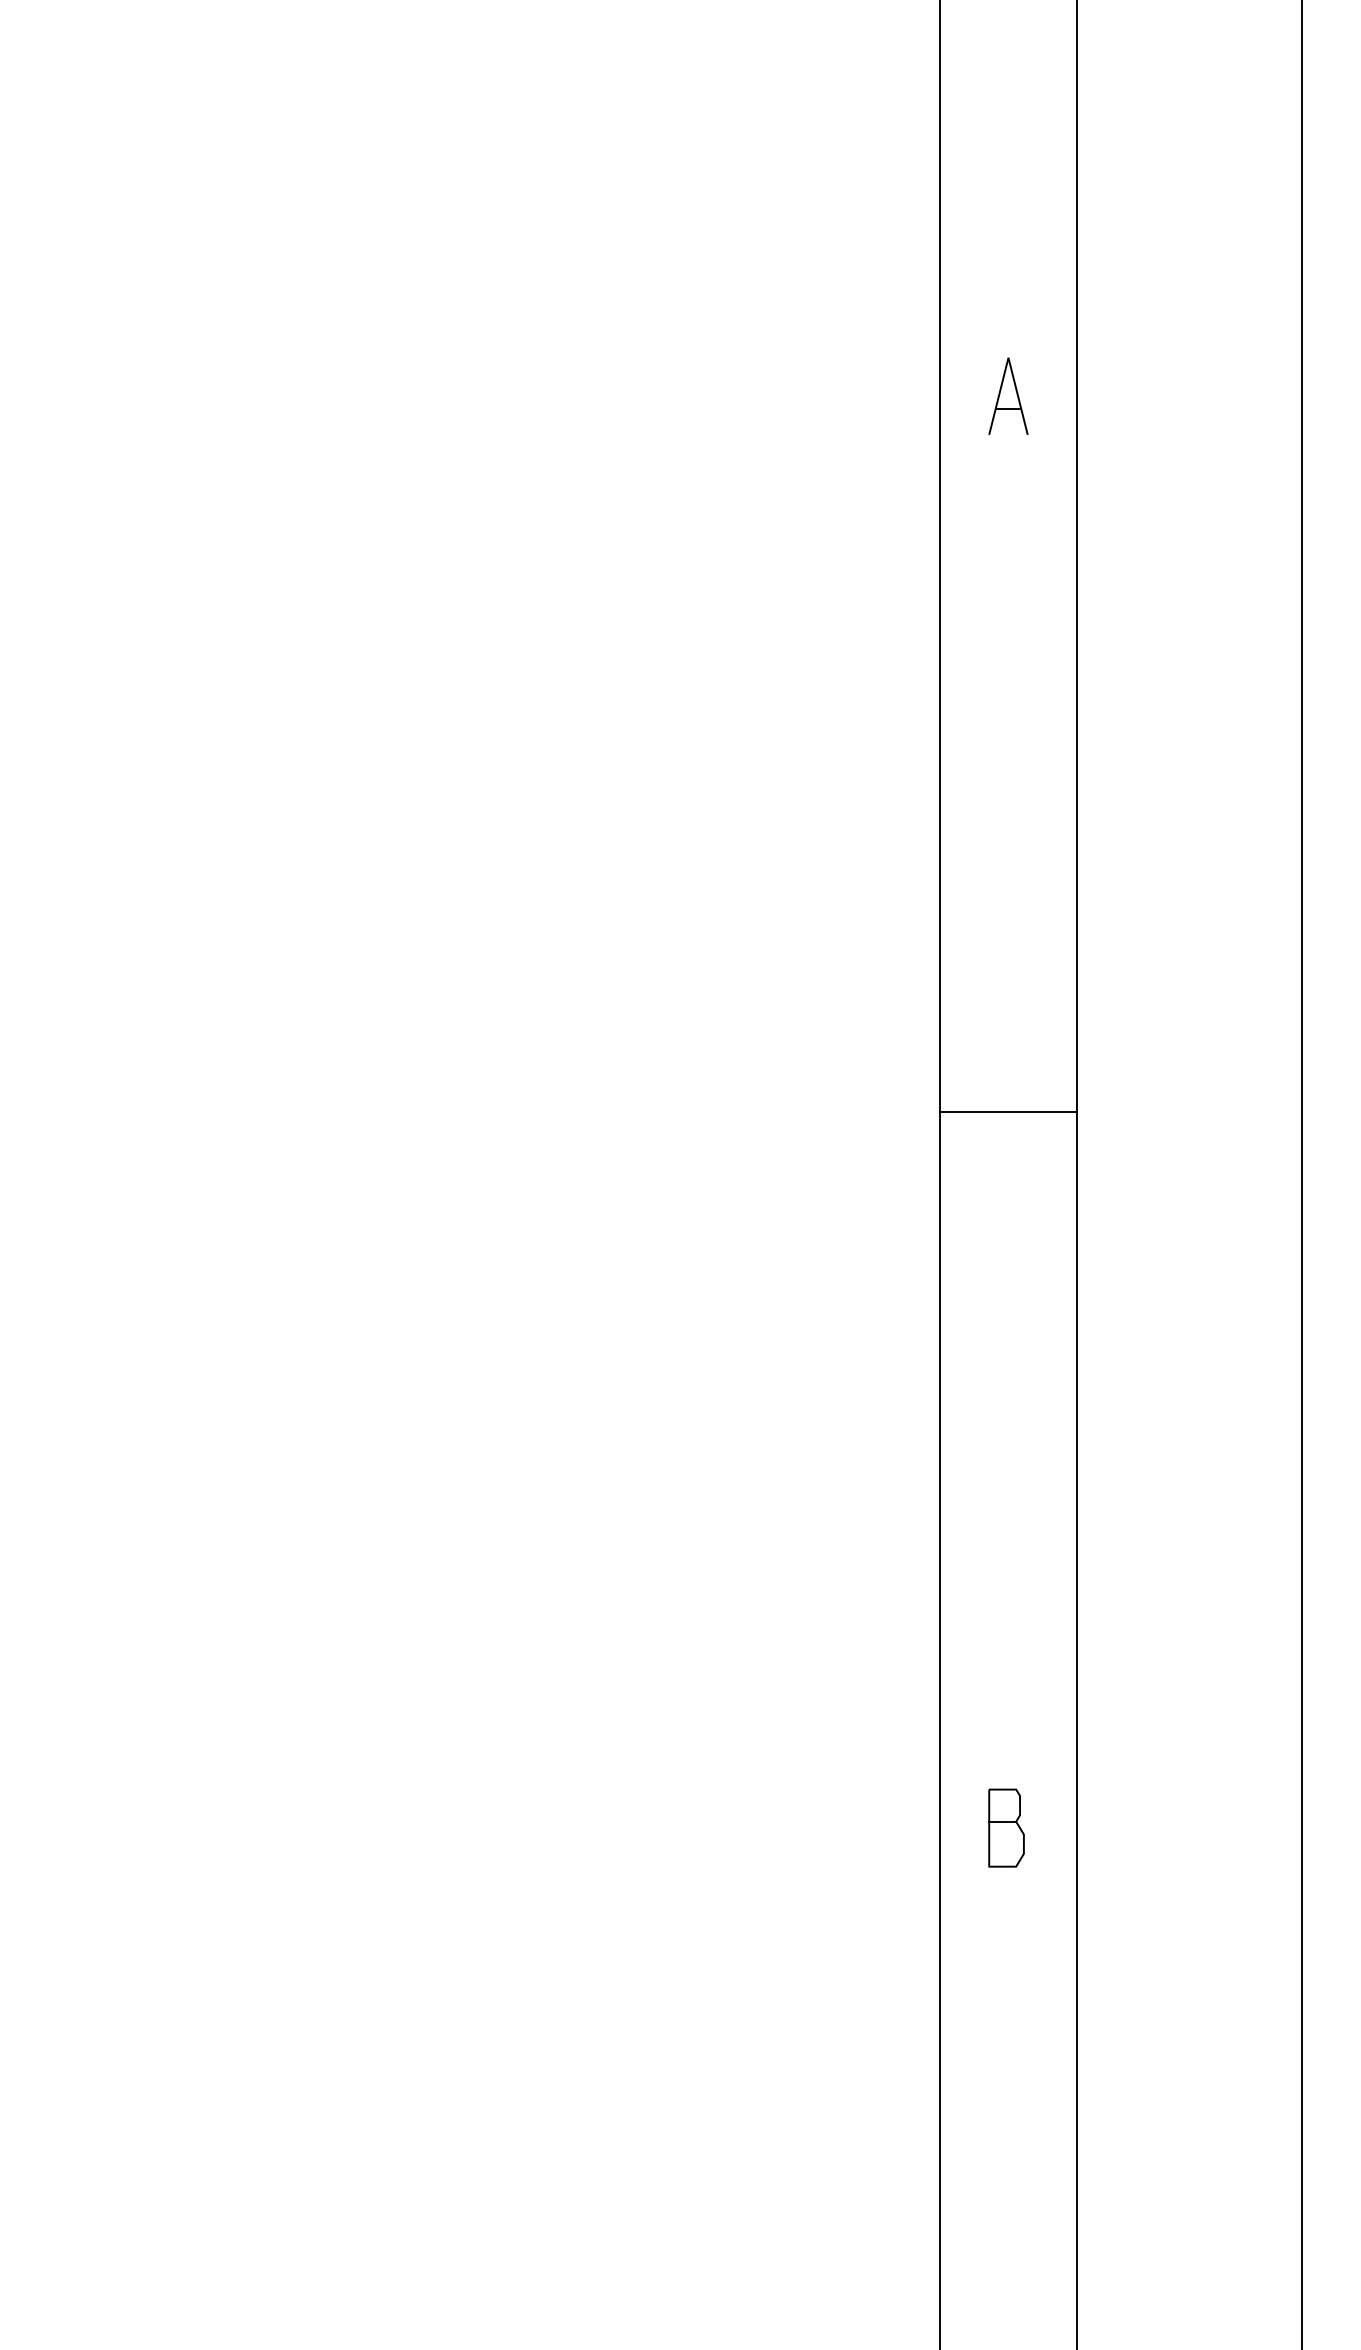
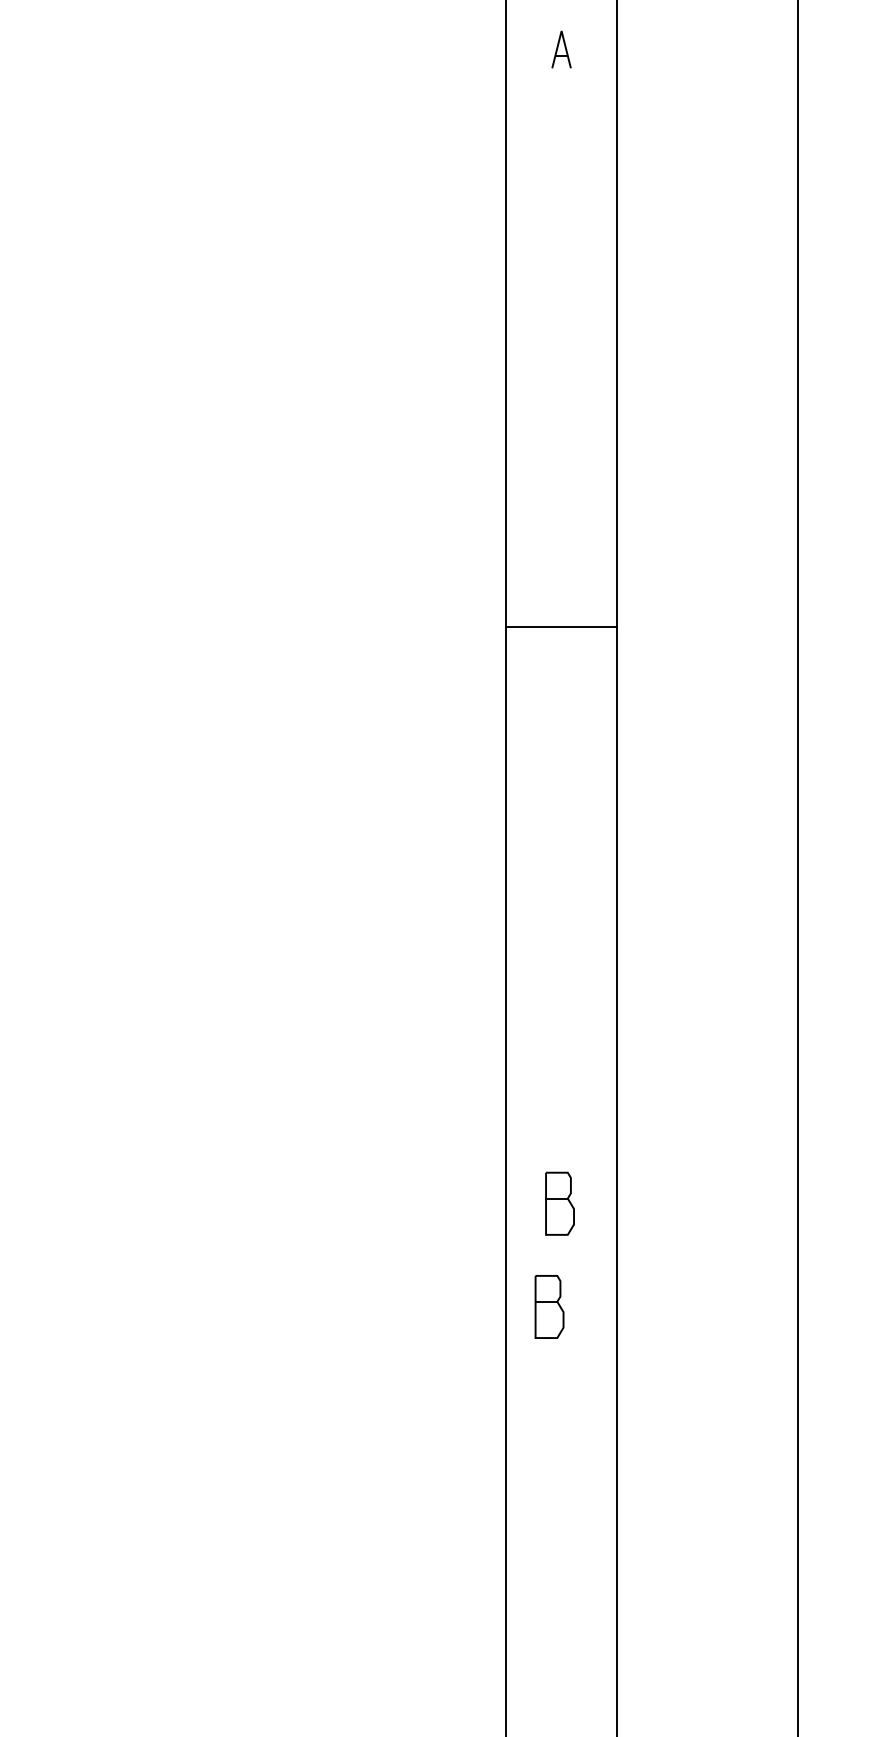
part: (1008, 395) -> (561, 49), size x0.6
part: (993, 1955) -> (549, 1306), added

